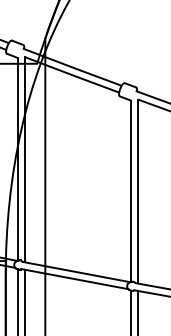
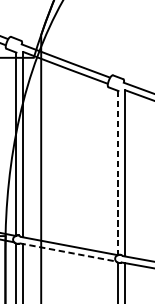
line: (130, 191) -> (118, 173), solid -> dashed
line: (75, 279) -> (68, 252), solid -> dashed

